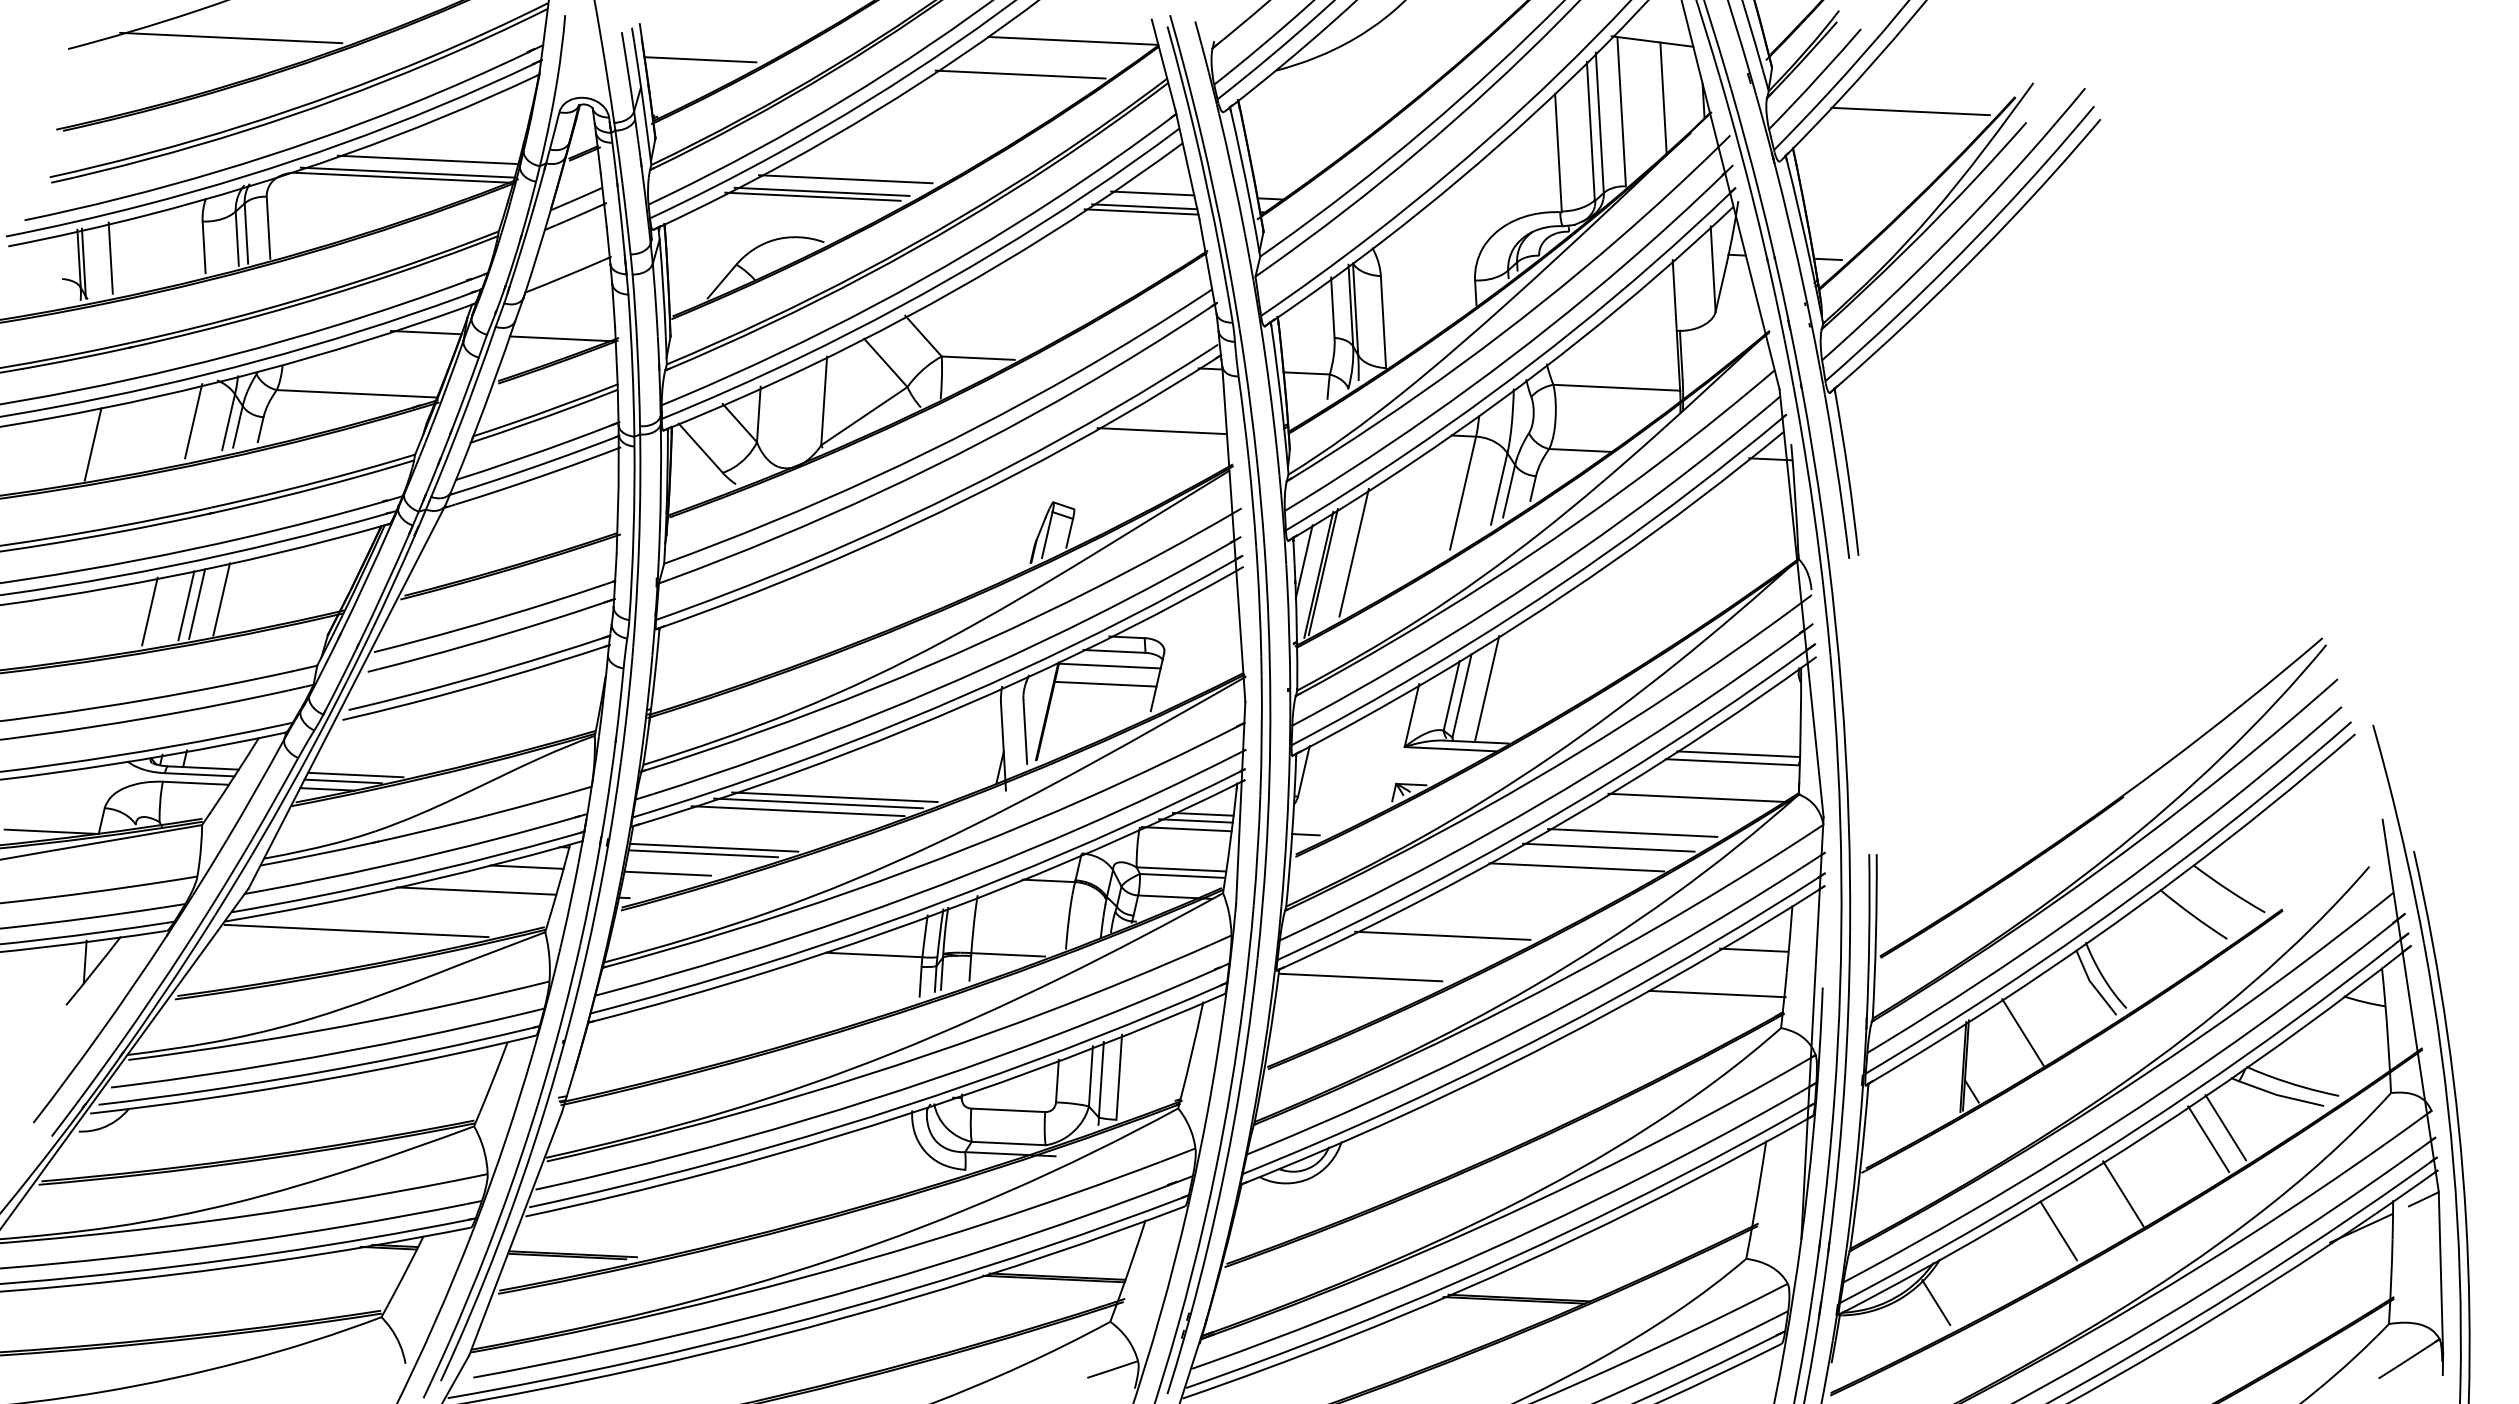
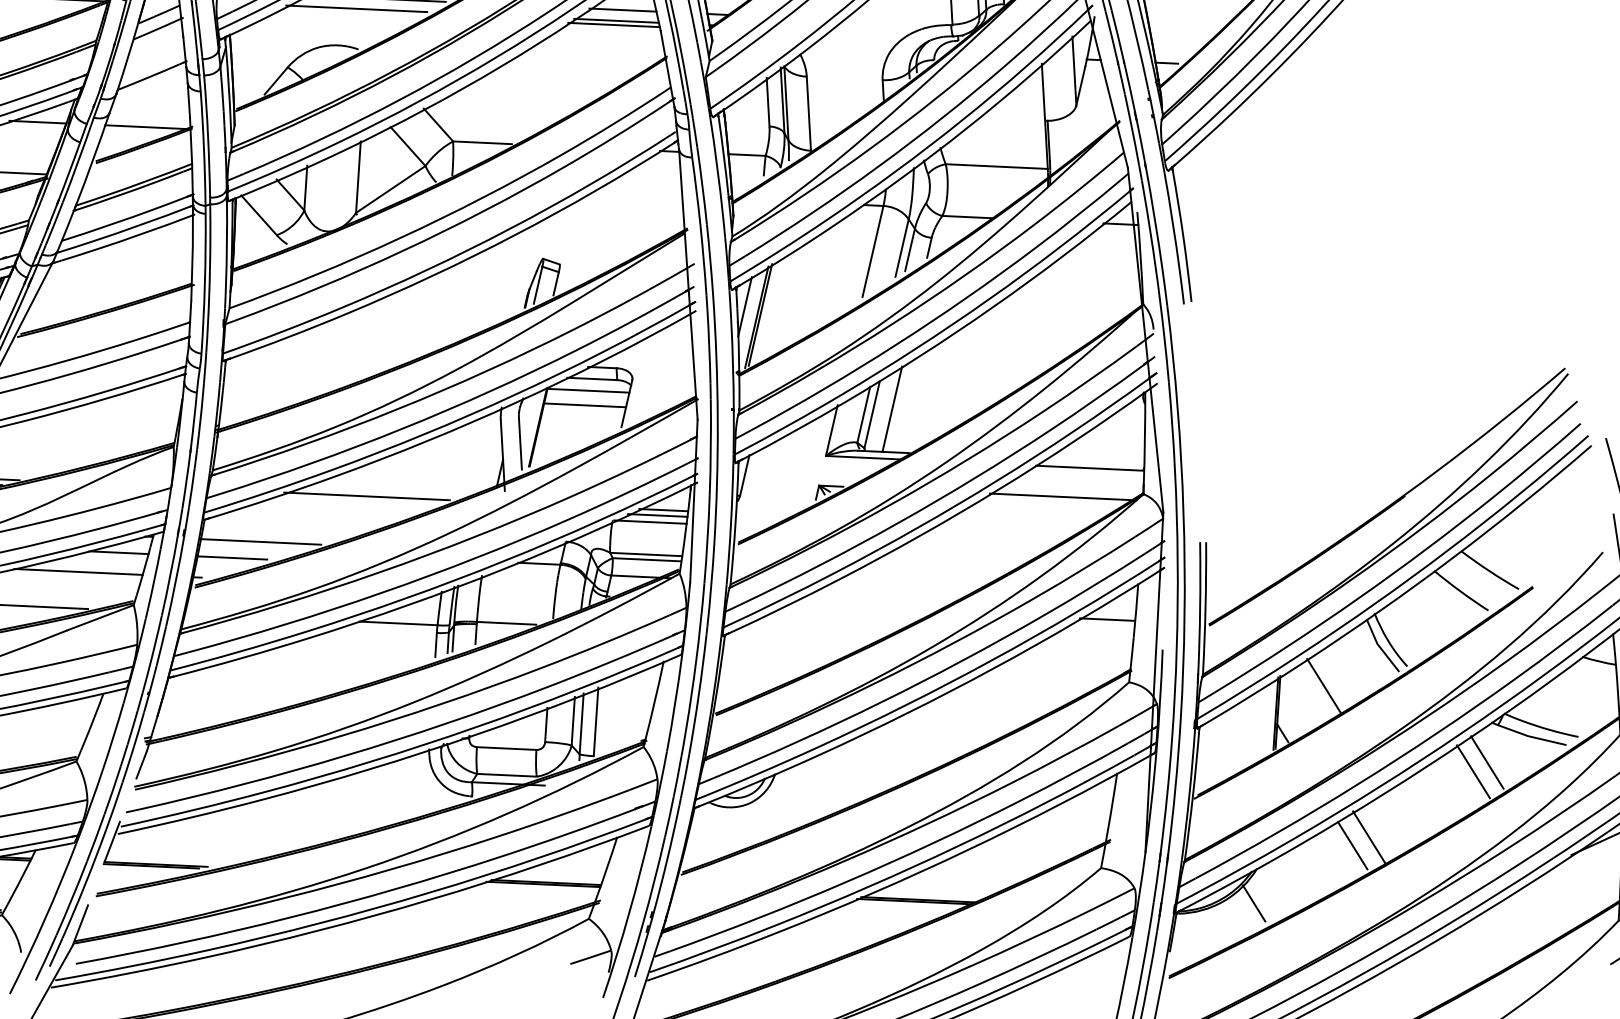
line: (812, 196) -> (349, 12), removed
line: (1162, 431) -> (630, 201), removed
line: (1353, 552) -> (784, 299), removed
line: (1738, 754) -> (1094, 461), removed
line: (818, 803) -> (353, 501), removed
line: (797, 811) -> (336, 507), removed
line: (1632, 832) -> (1009, 524), removed
line: (1305, 834) -> (746, 526), removed
line: (713, 847) -> (269, 536), removed
line: (1608, 847) -> (990, 536), removed
line: (1576, 867) -> (964, 552), removed
line: (1442, 935) -> (856, 607), removed
line: (1360, 977) -> (790, 641), removed
line: (1717, 993) -> (1077, 654), removed
line: (2123, 1193) -> (1369, 837), moved
line: (515, 1234) -> (109, 848), solid -> dashed

